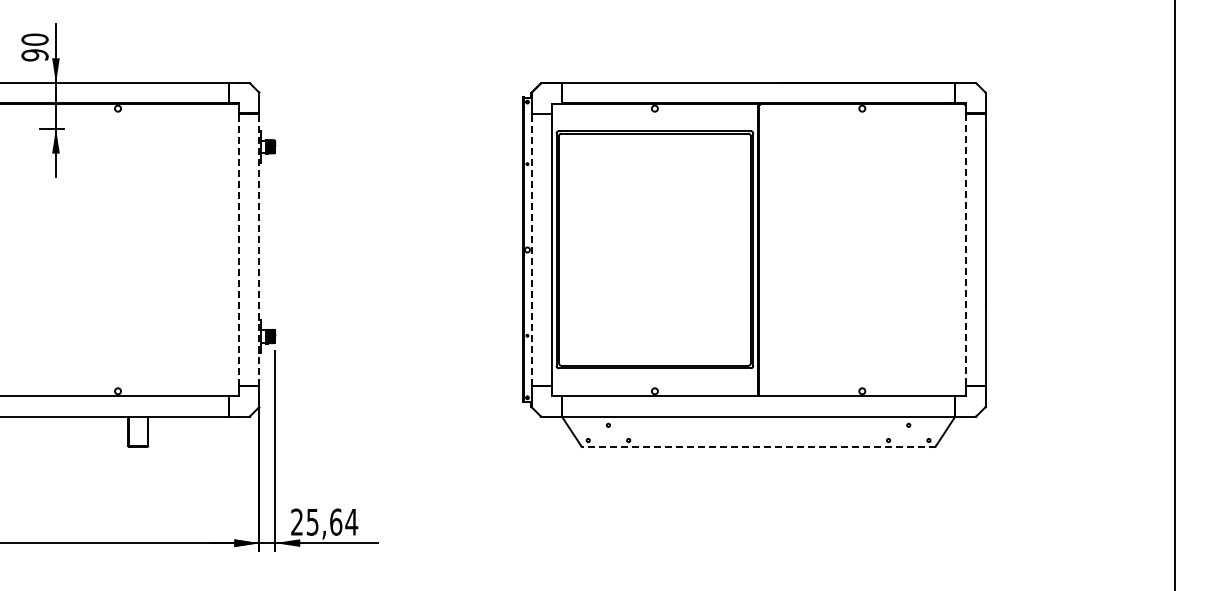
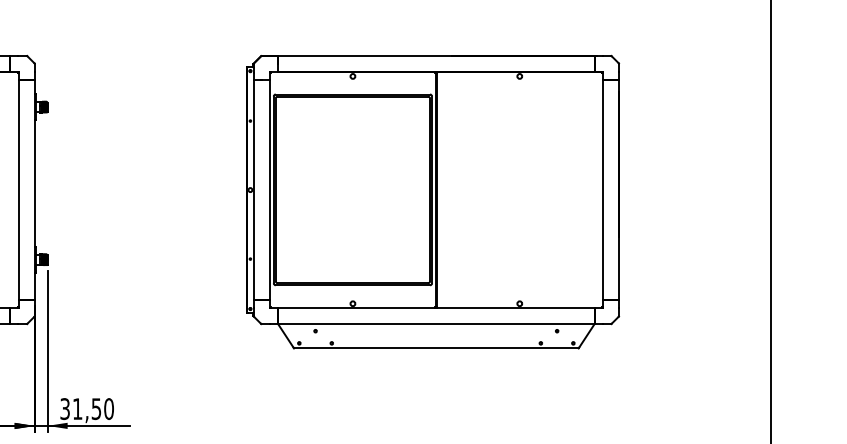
line: (239, 249) -> (18, 189), dashed -> solid
line: (259, 249) -> (34, 189), dashed -> solid
line: (531, 249) -> (253, 189), dashed -> solid
line: (965, 250) -> (602, 190), dashed -> solid
line: (758, 446) -> (436, 348), dashed -> solid
text: (324, 521) -> (87, 408), 25,64 -> 31,50

